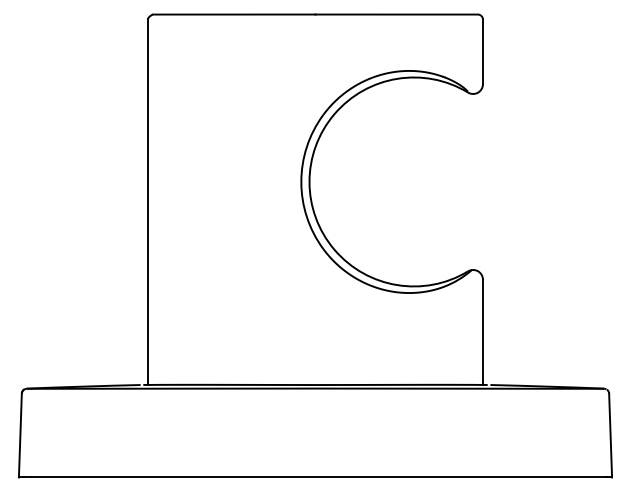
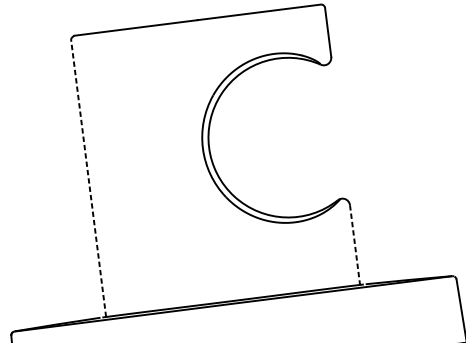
line: (148, 202) -> (89, 178), solid -> dashed
line: (482, 332) -> (354, 245), solid -> dashed

